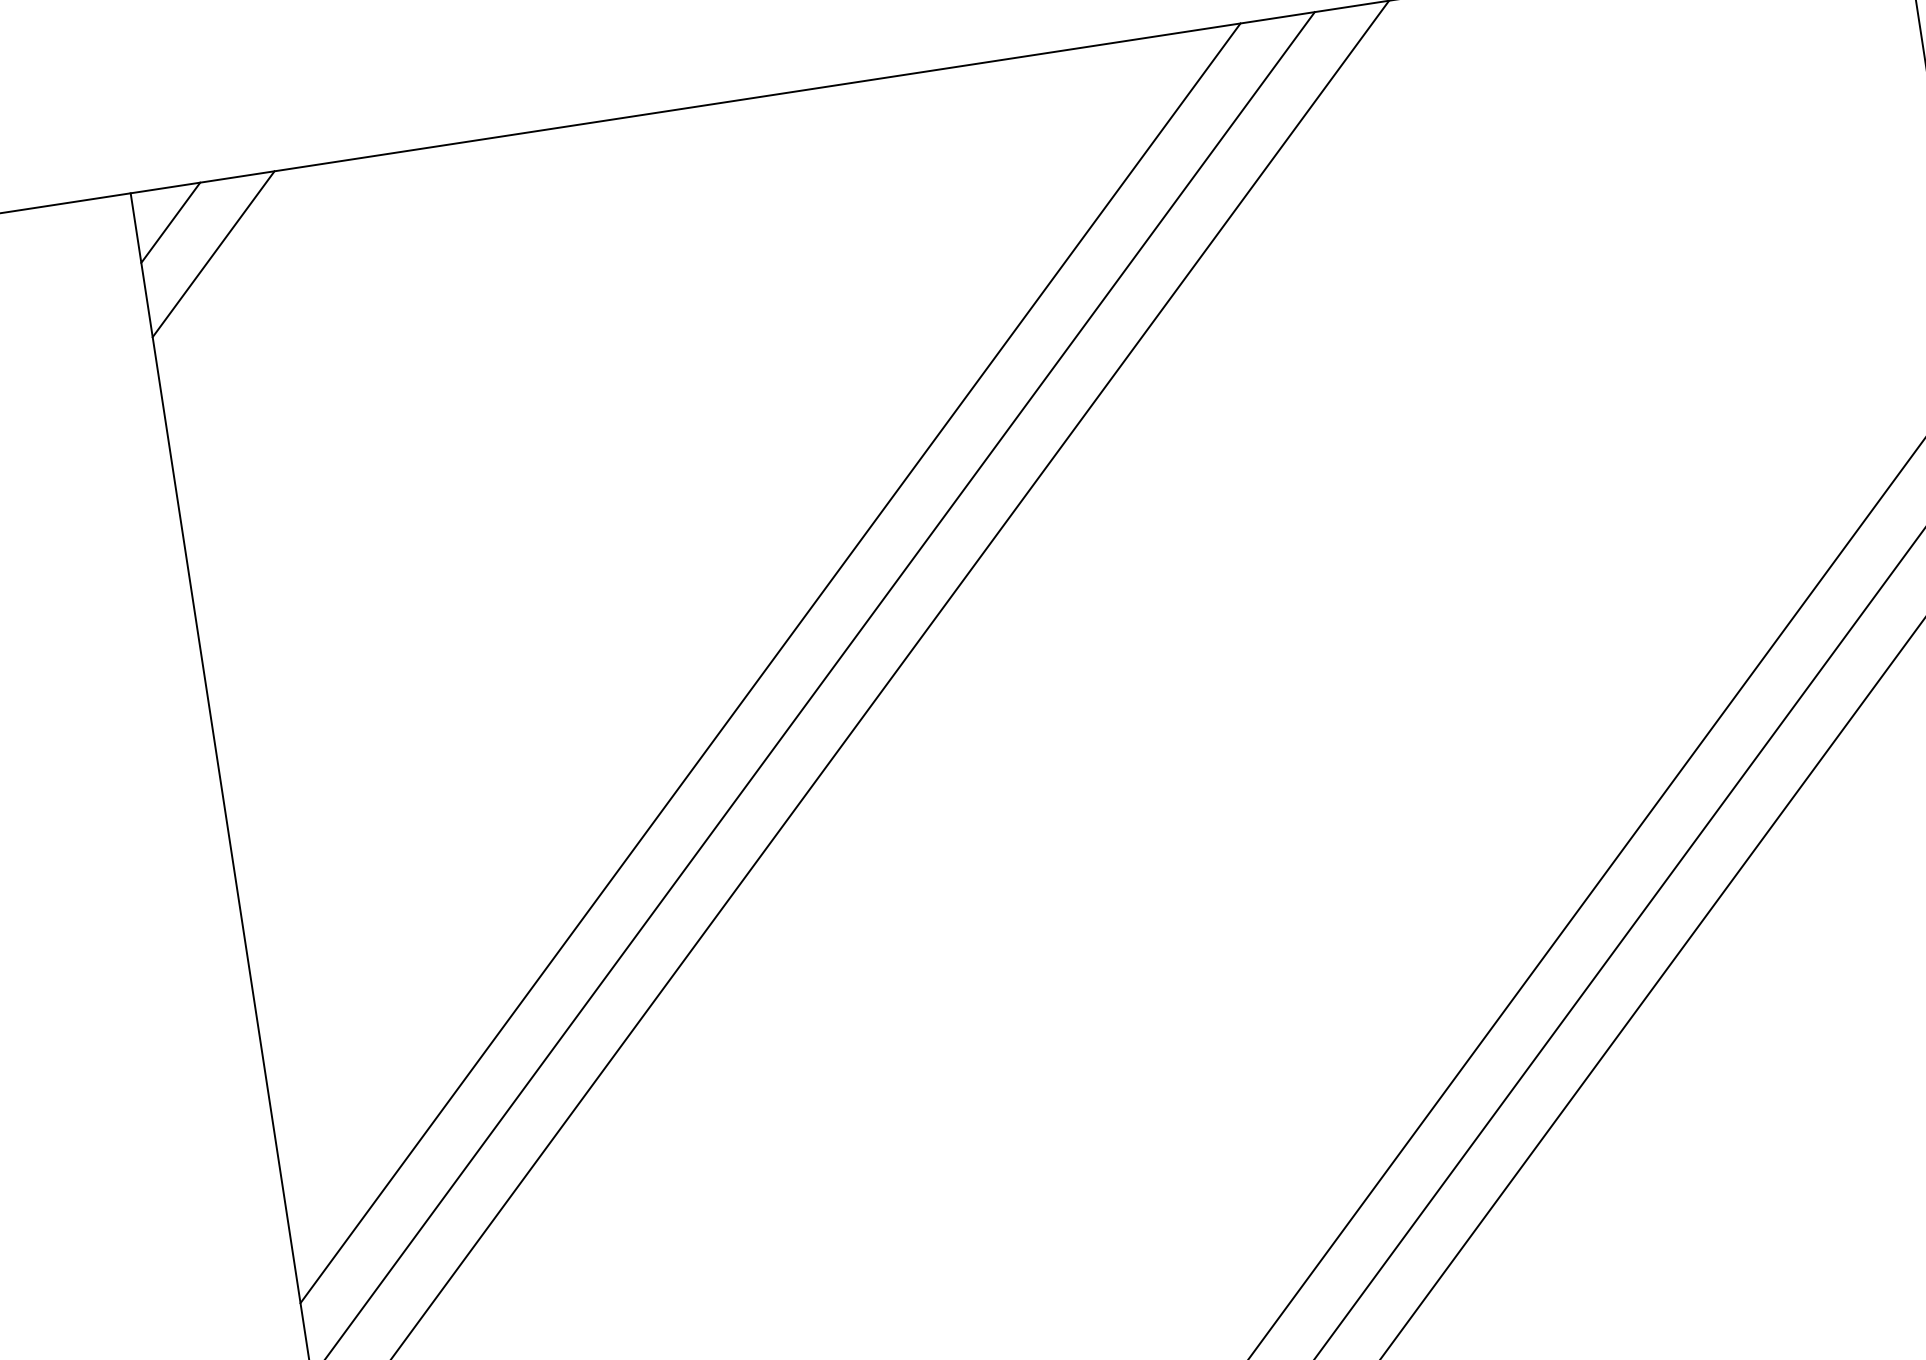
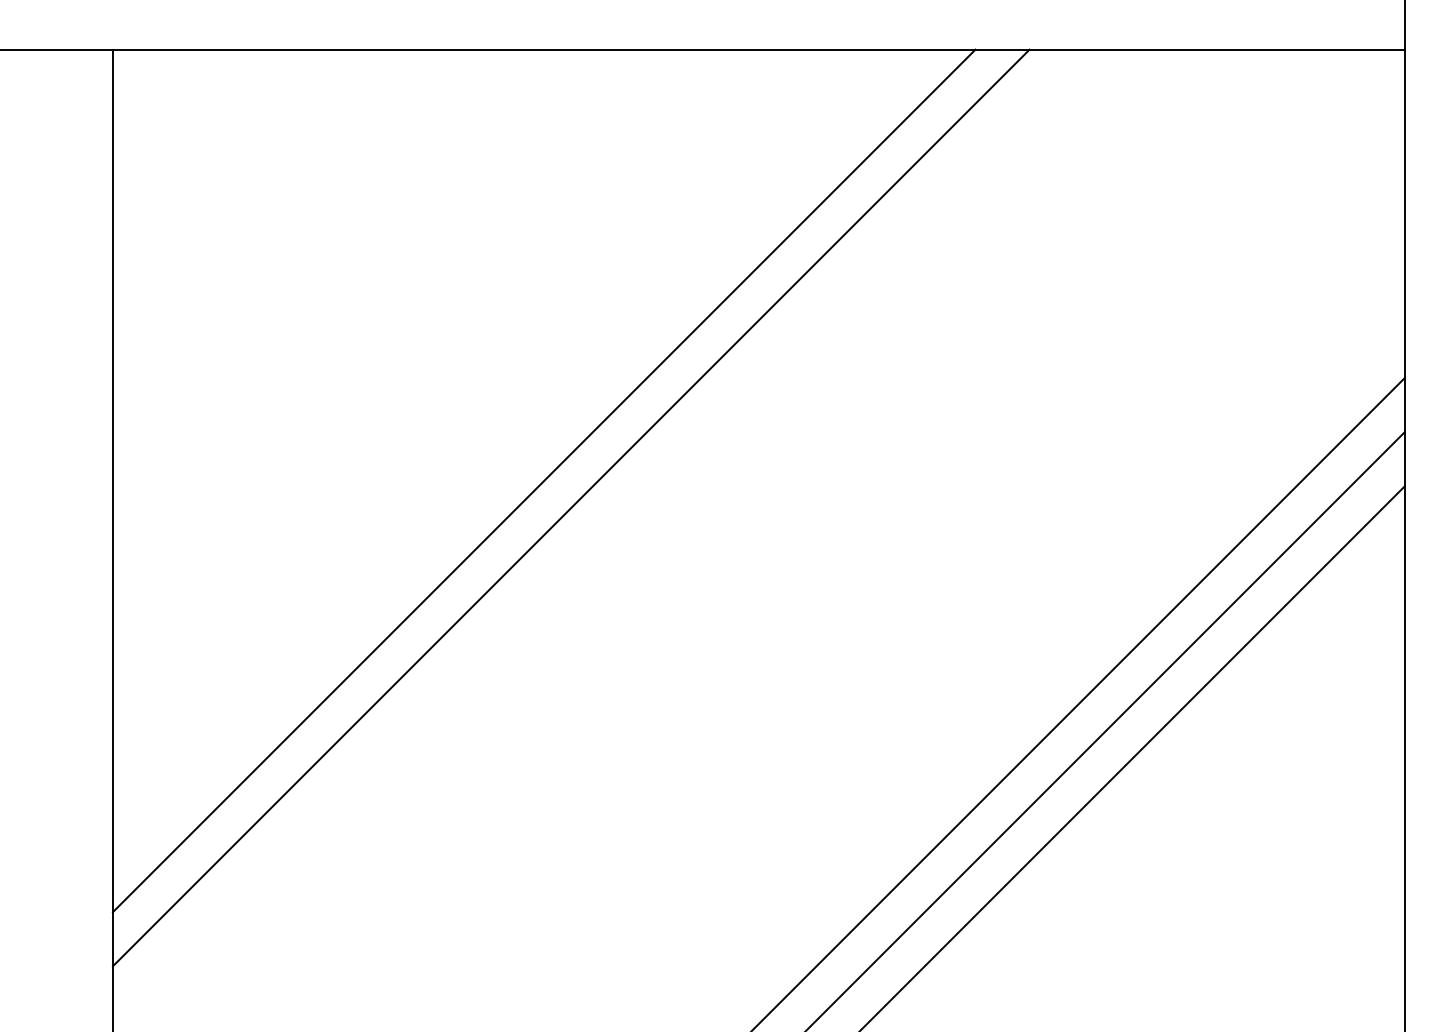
line: (169, 222) -> (137, 74), removed
line: (212, 253) -> (164, 101), removed
line: (769, 662) -> (516, 453), removed

